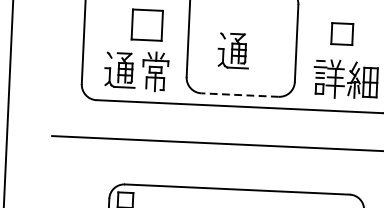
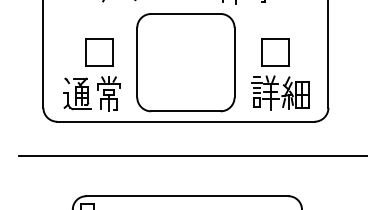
part: (342, 34) -> (275, 52), size x1.43
part: (233, 50) -> (178, 71), removed
line: (239, 95) -> (185, 111), dashed -> solid

